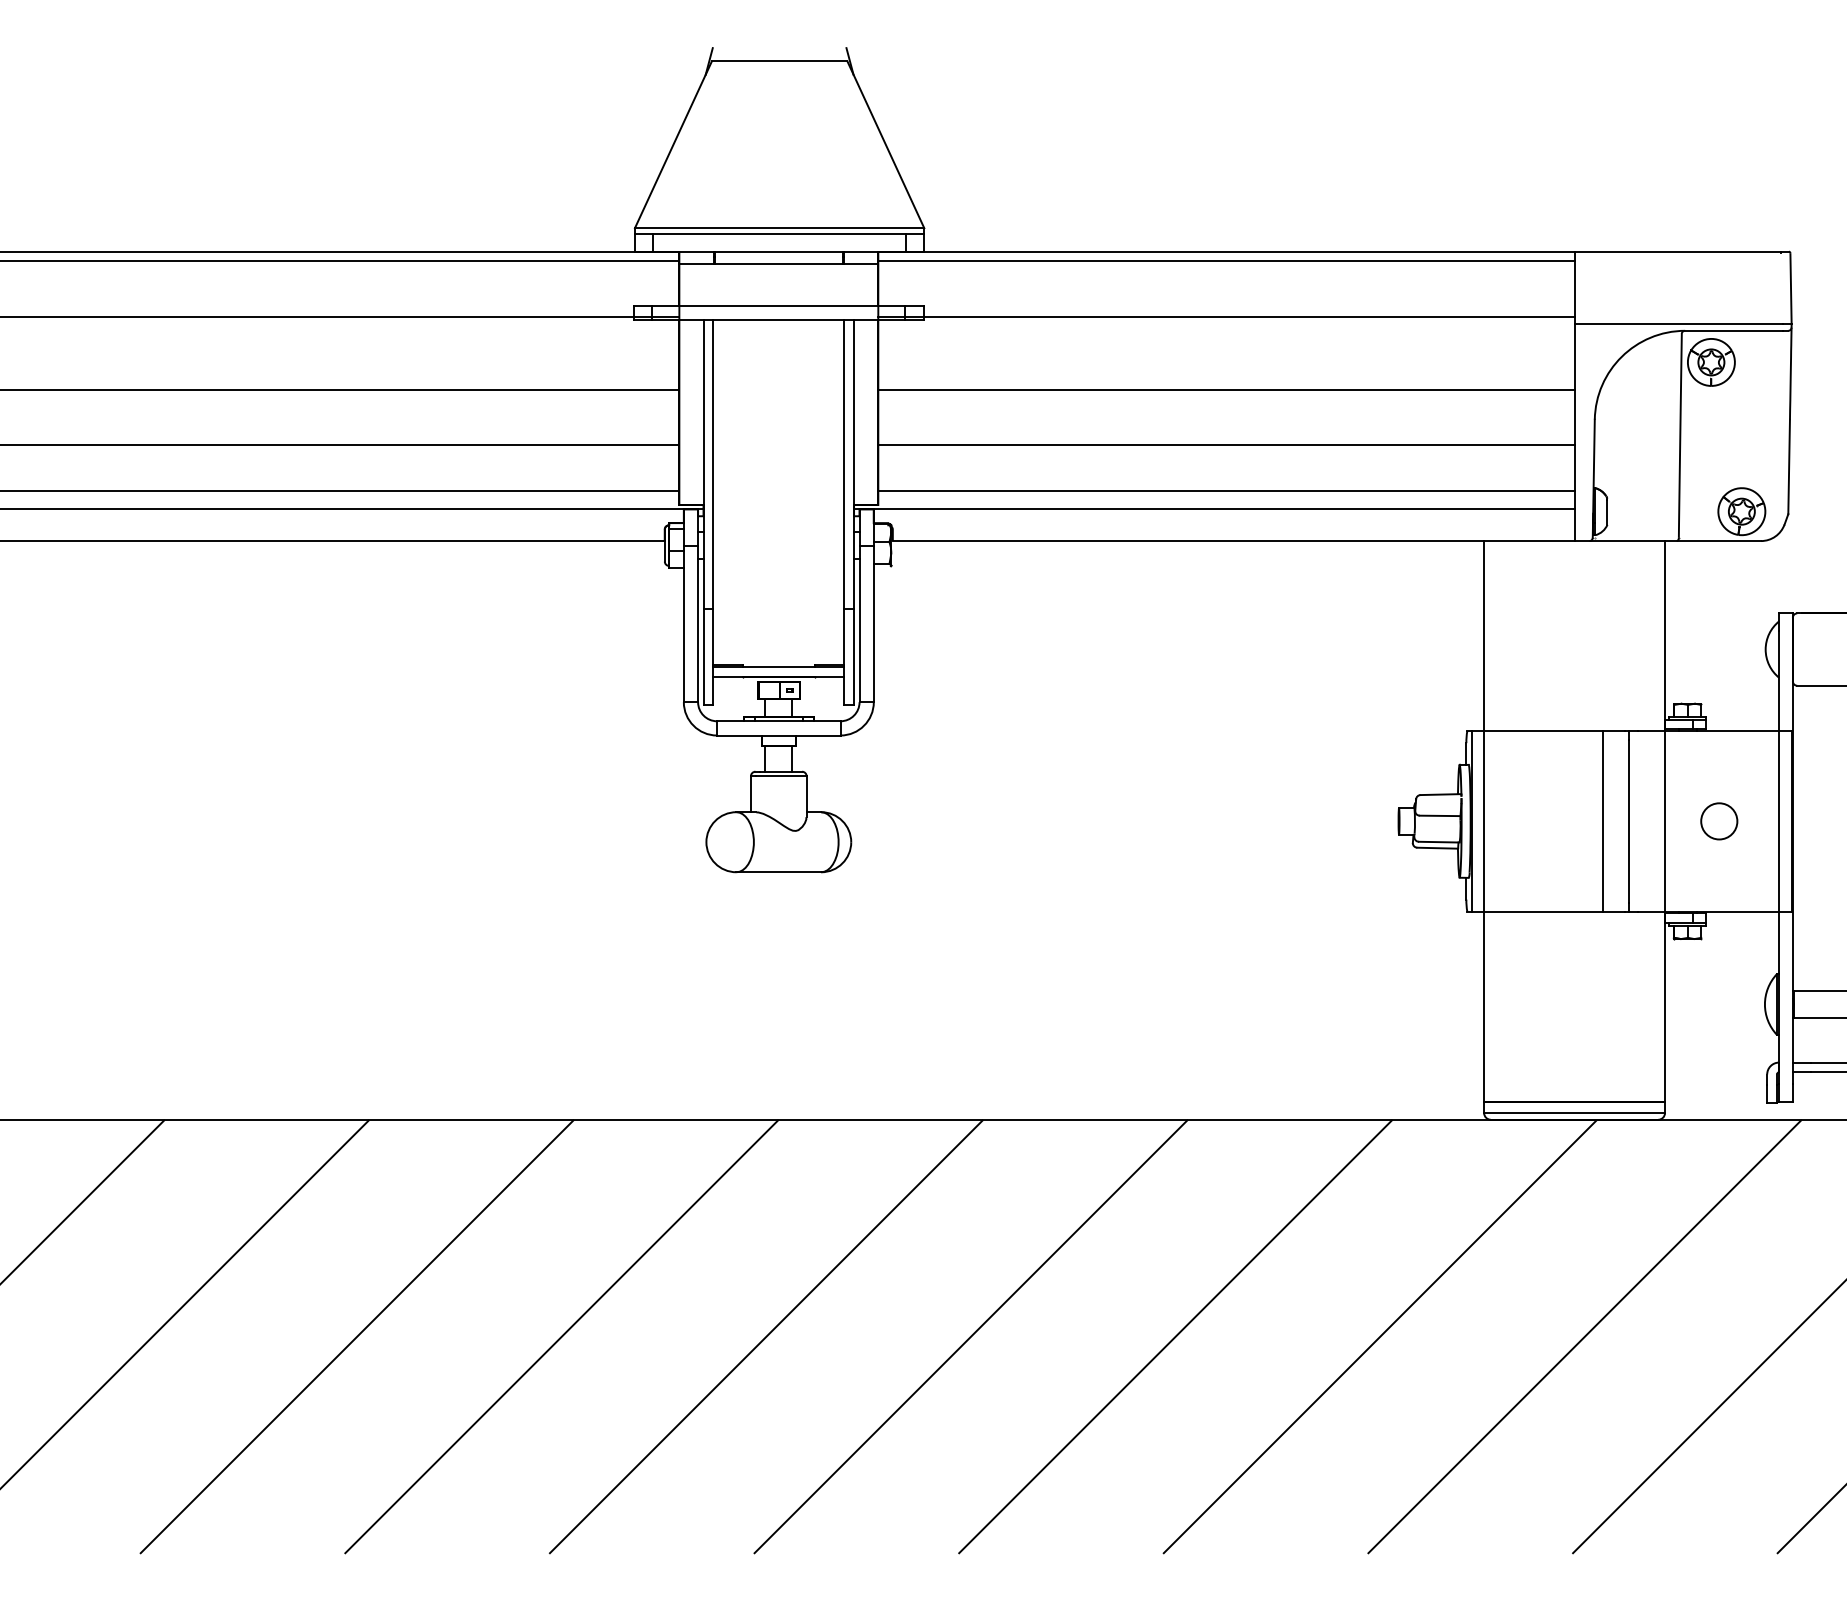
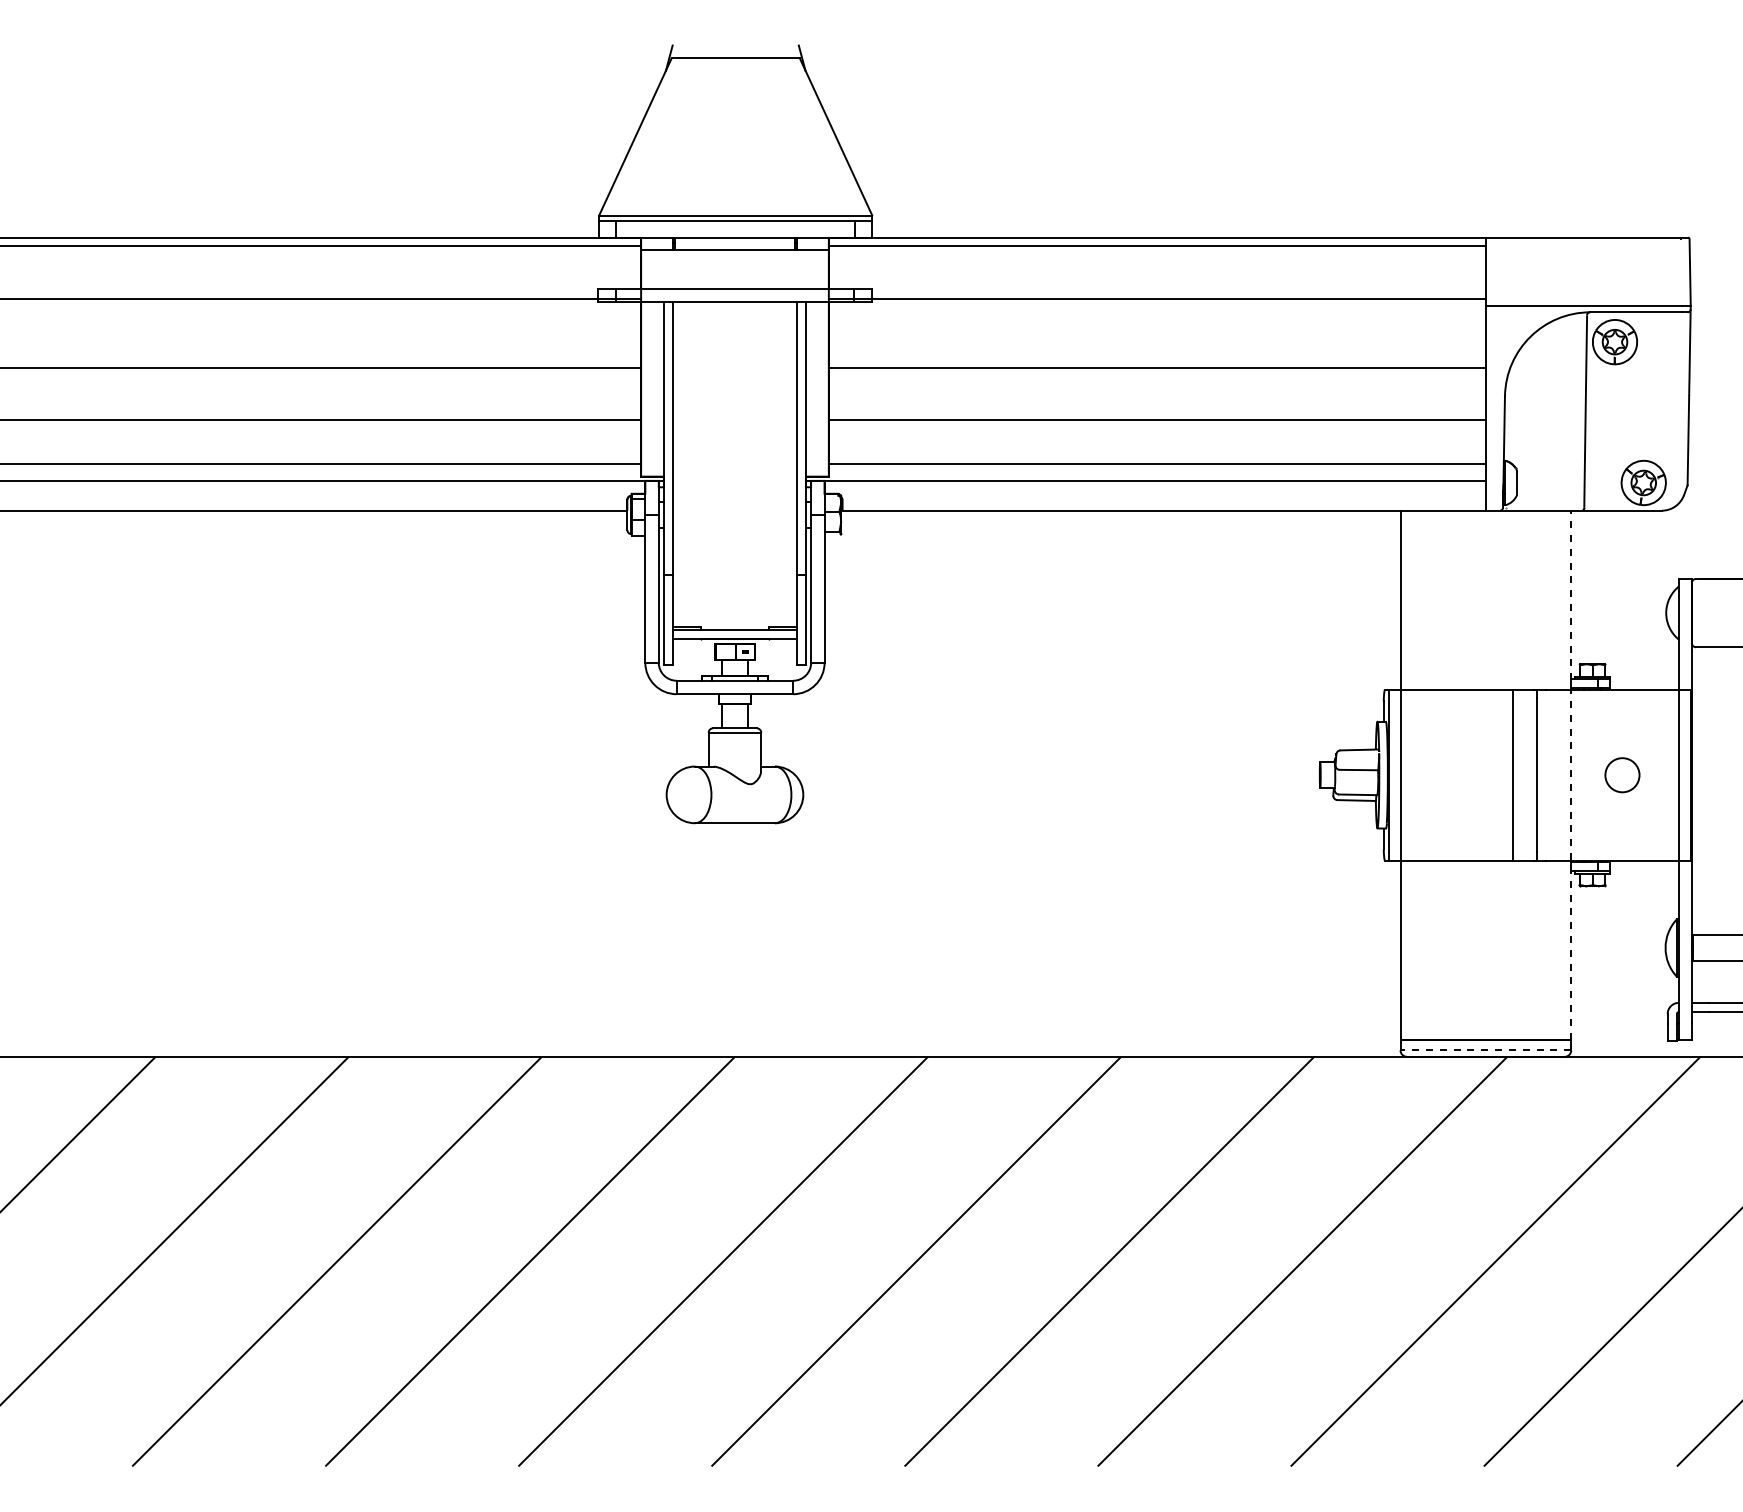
line: (1665, 821) -> (1571, 775), solid -> dashed
line: (1574, 1113) -> (1485, 1050), solid -> dashed

